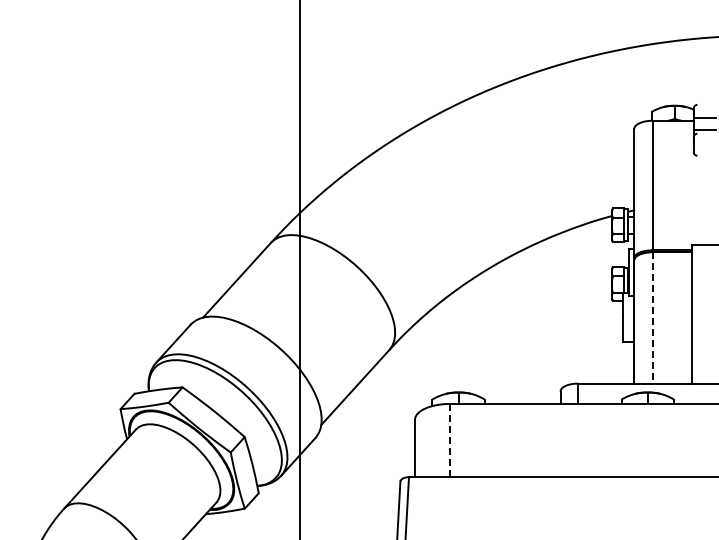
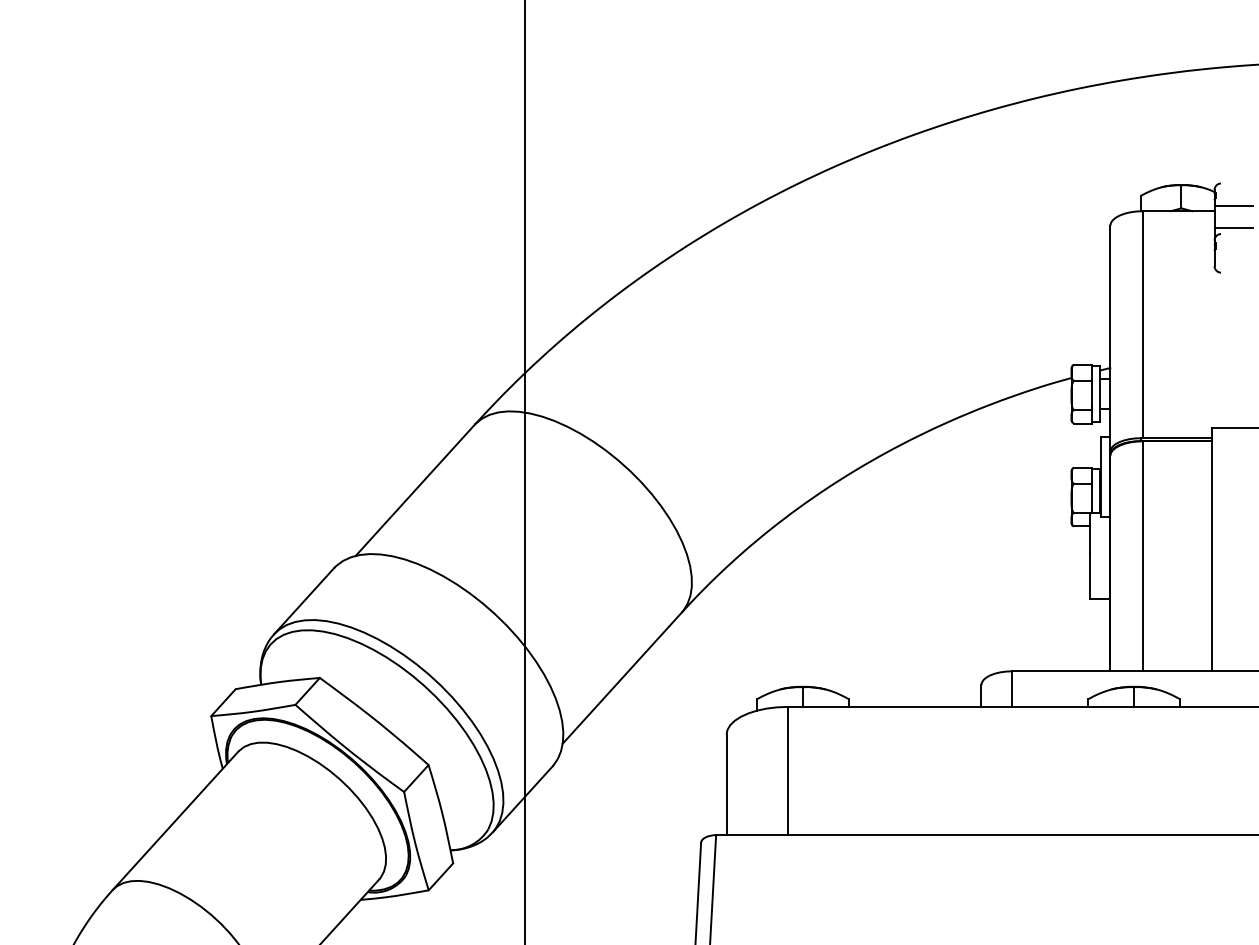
line: (652, 317) -> (1142, 555), dashed -> solid
line: (449, 440) -> (787, 770), dashed -> solid

